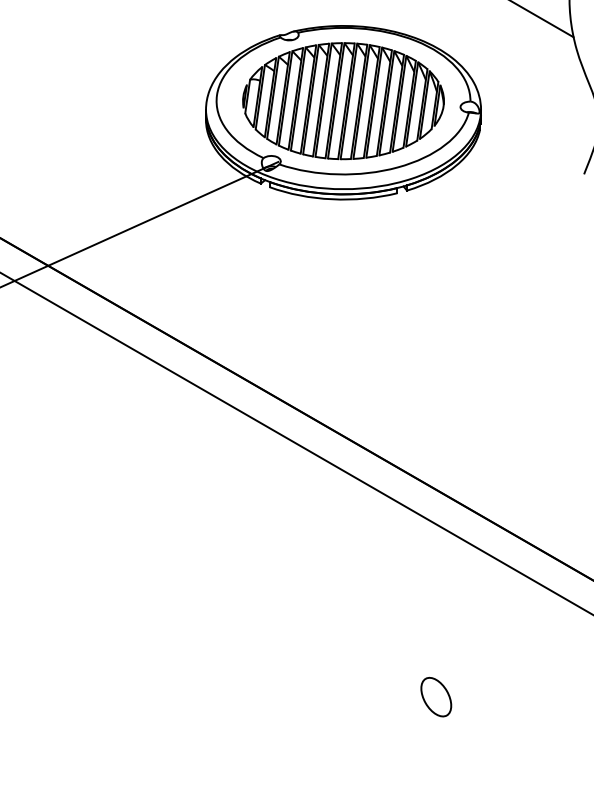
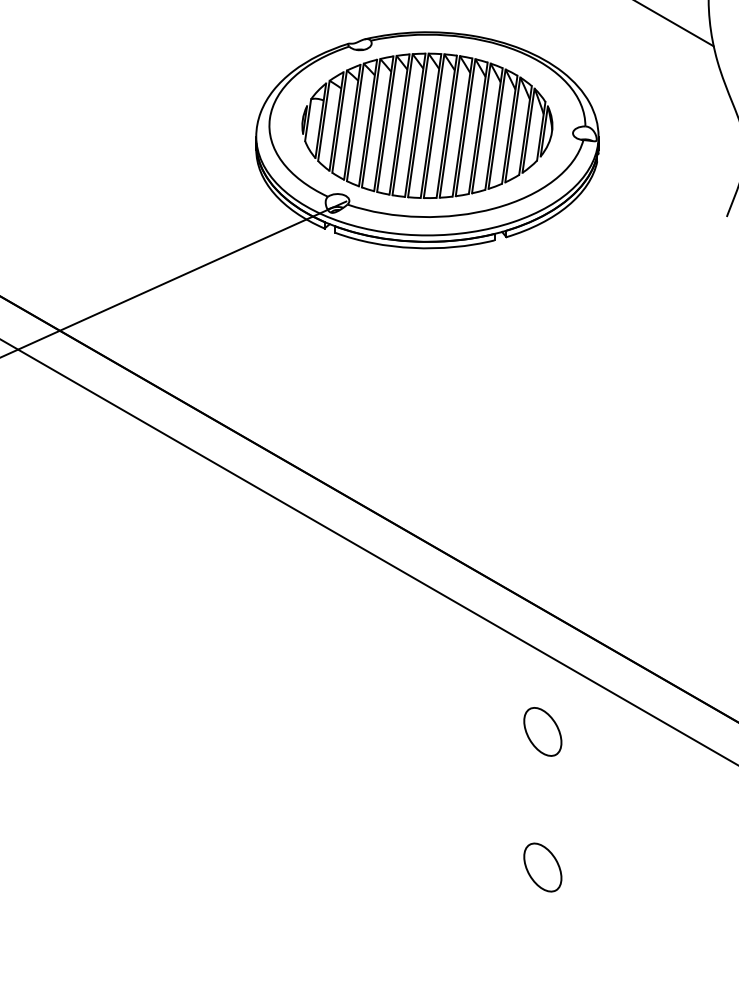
part: (436, 587) -> (543, 731), added

